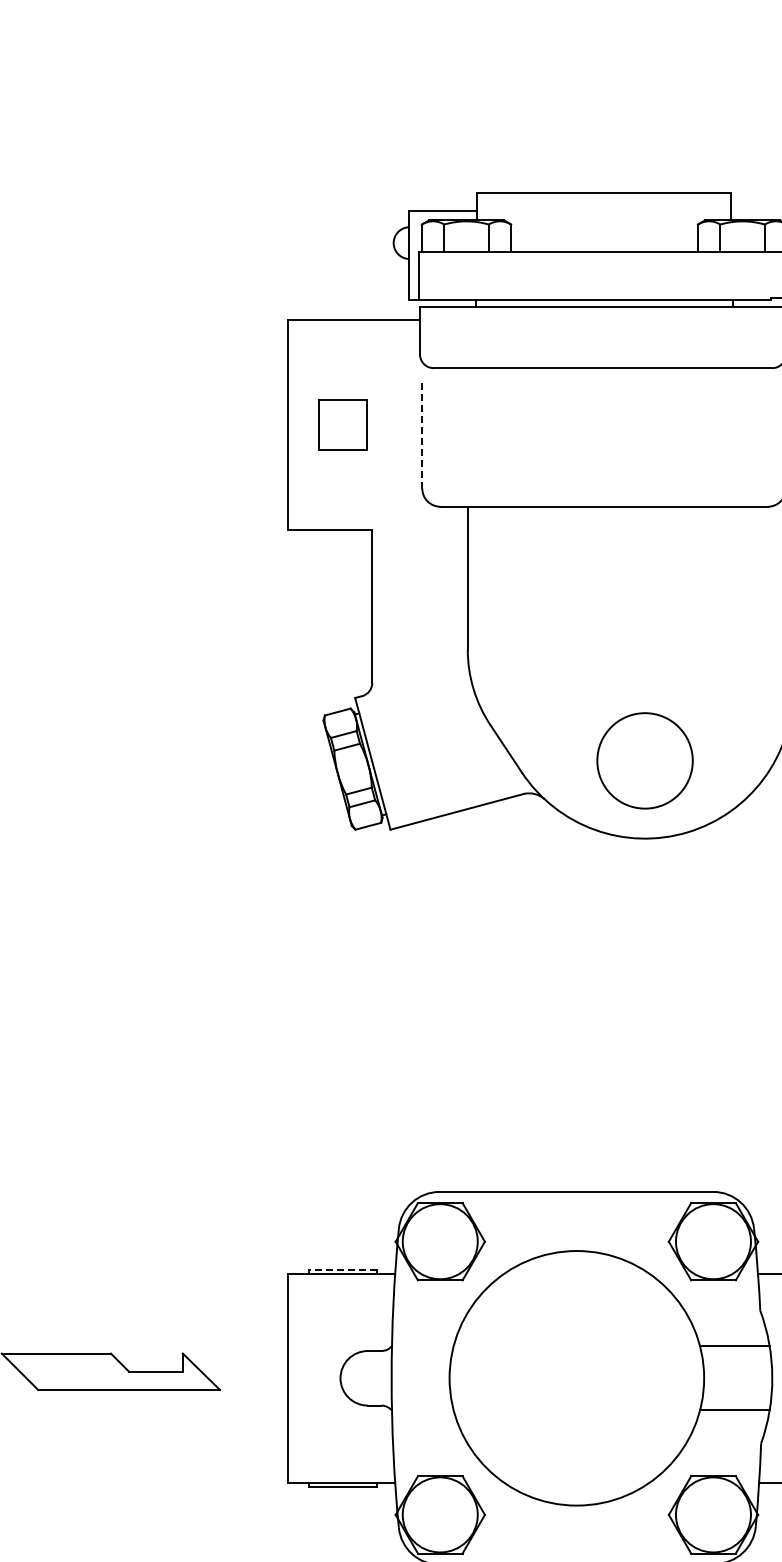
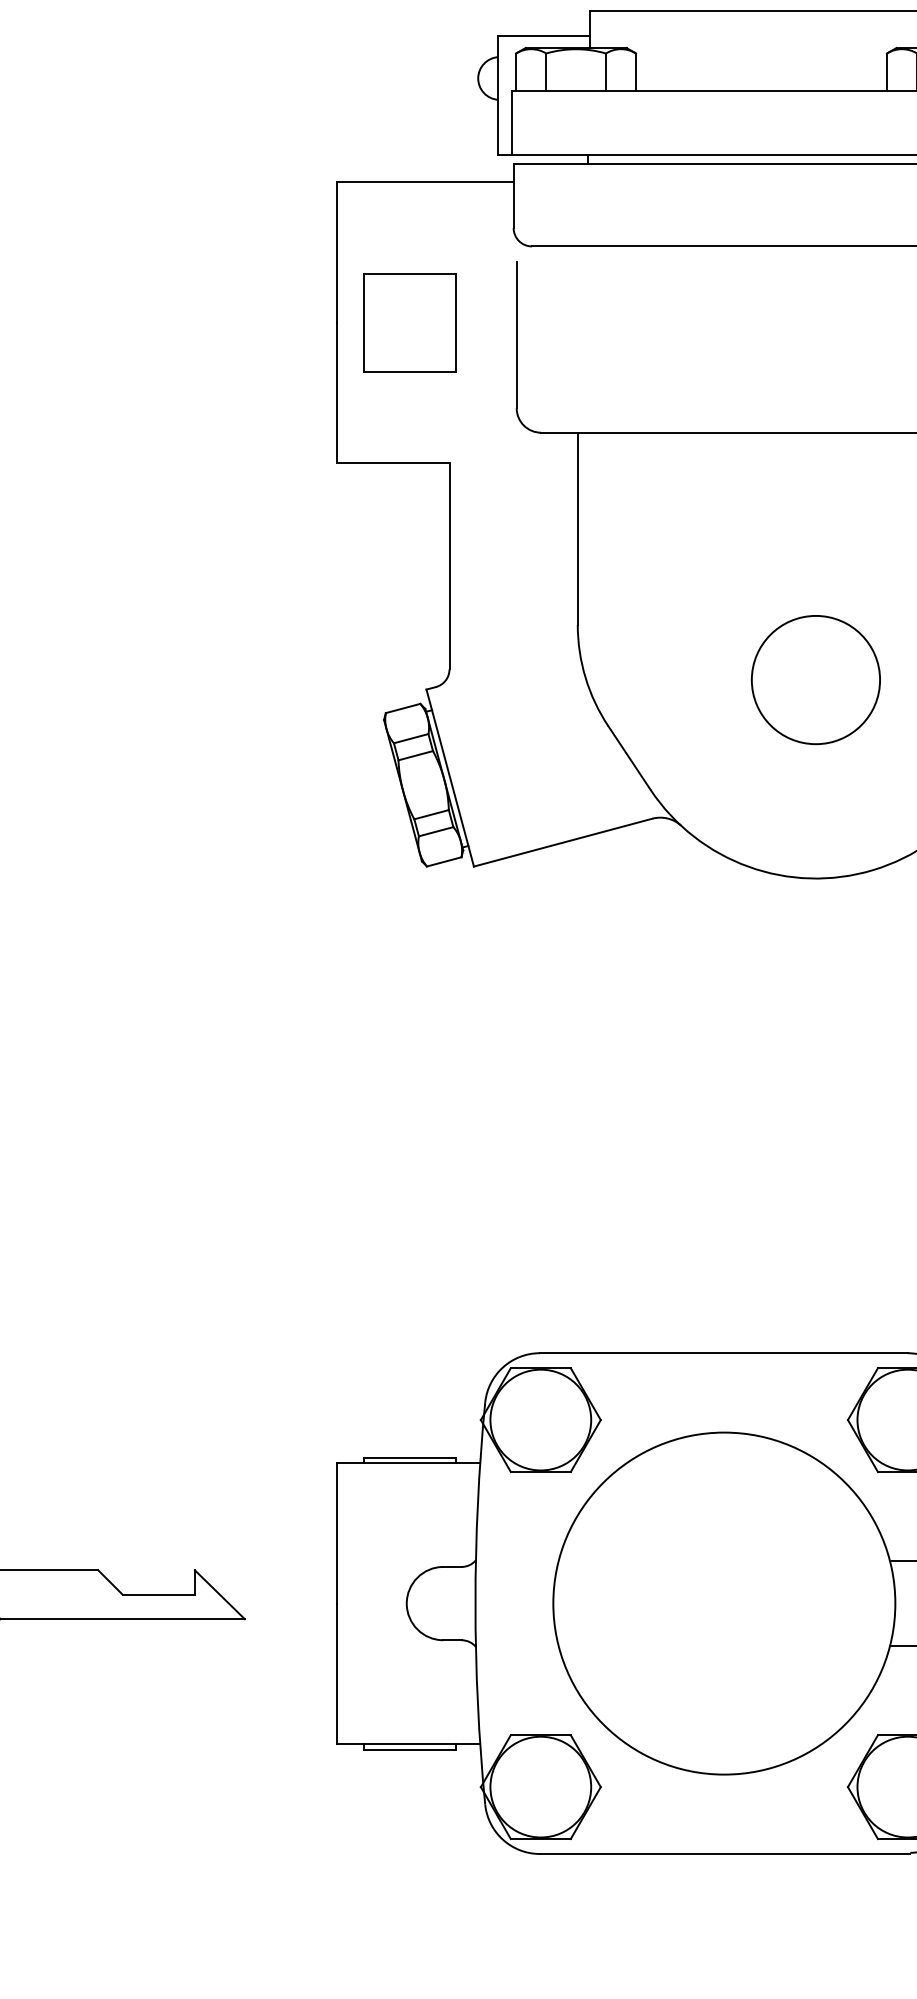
part: (342, 424) -> (409, 322), size x1.43
line: (422, 433) -> (516, 334), dashed -> solid
circle: (644, 760) -> (815, 679), moved
line: (342, 1269) -> (409, 1457), dashed -> solid

